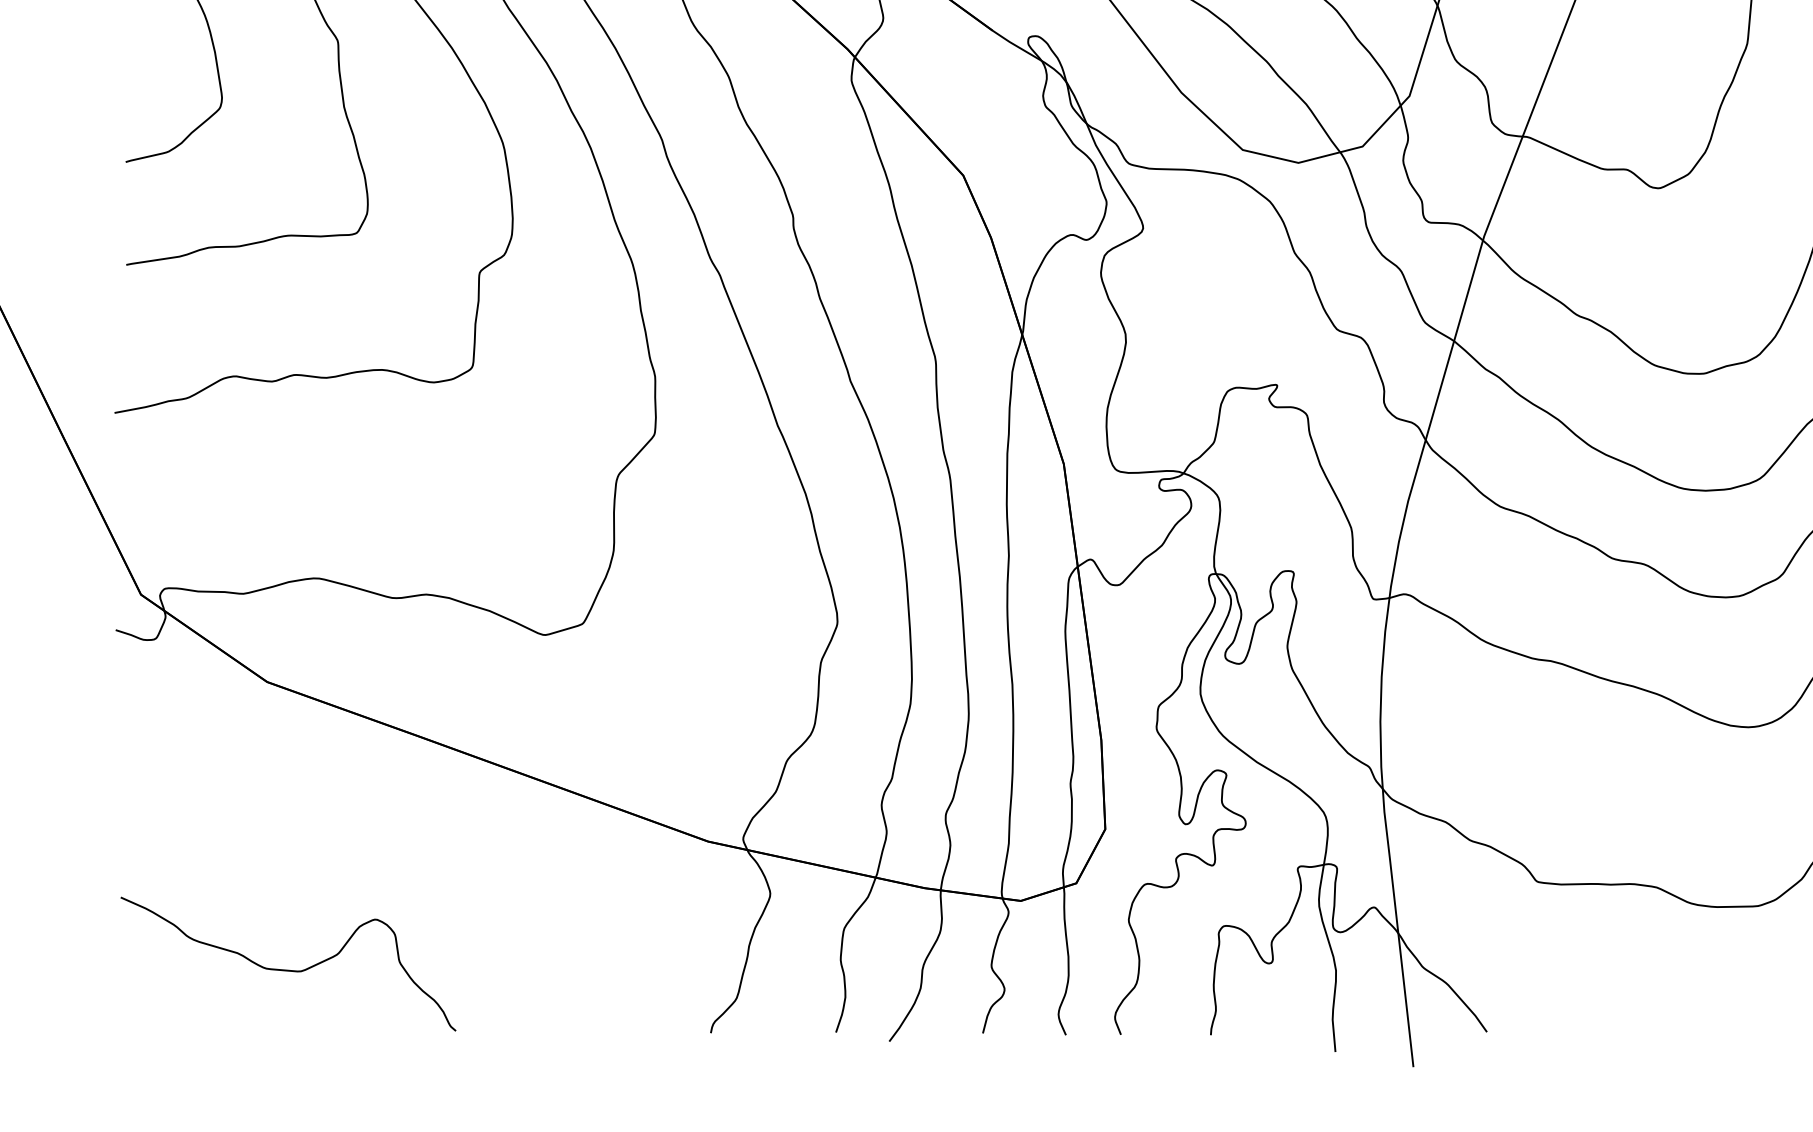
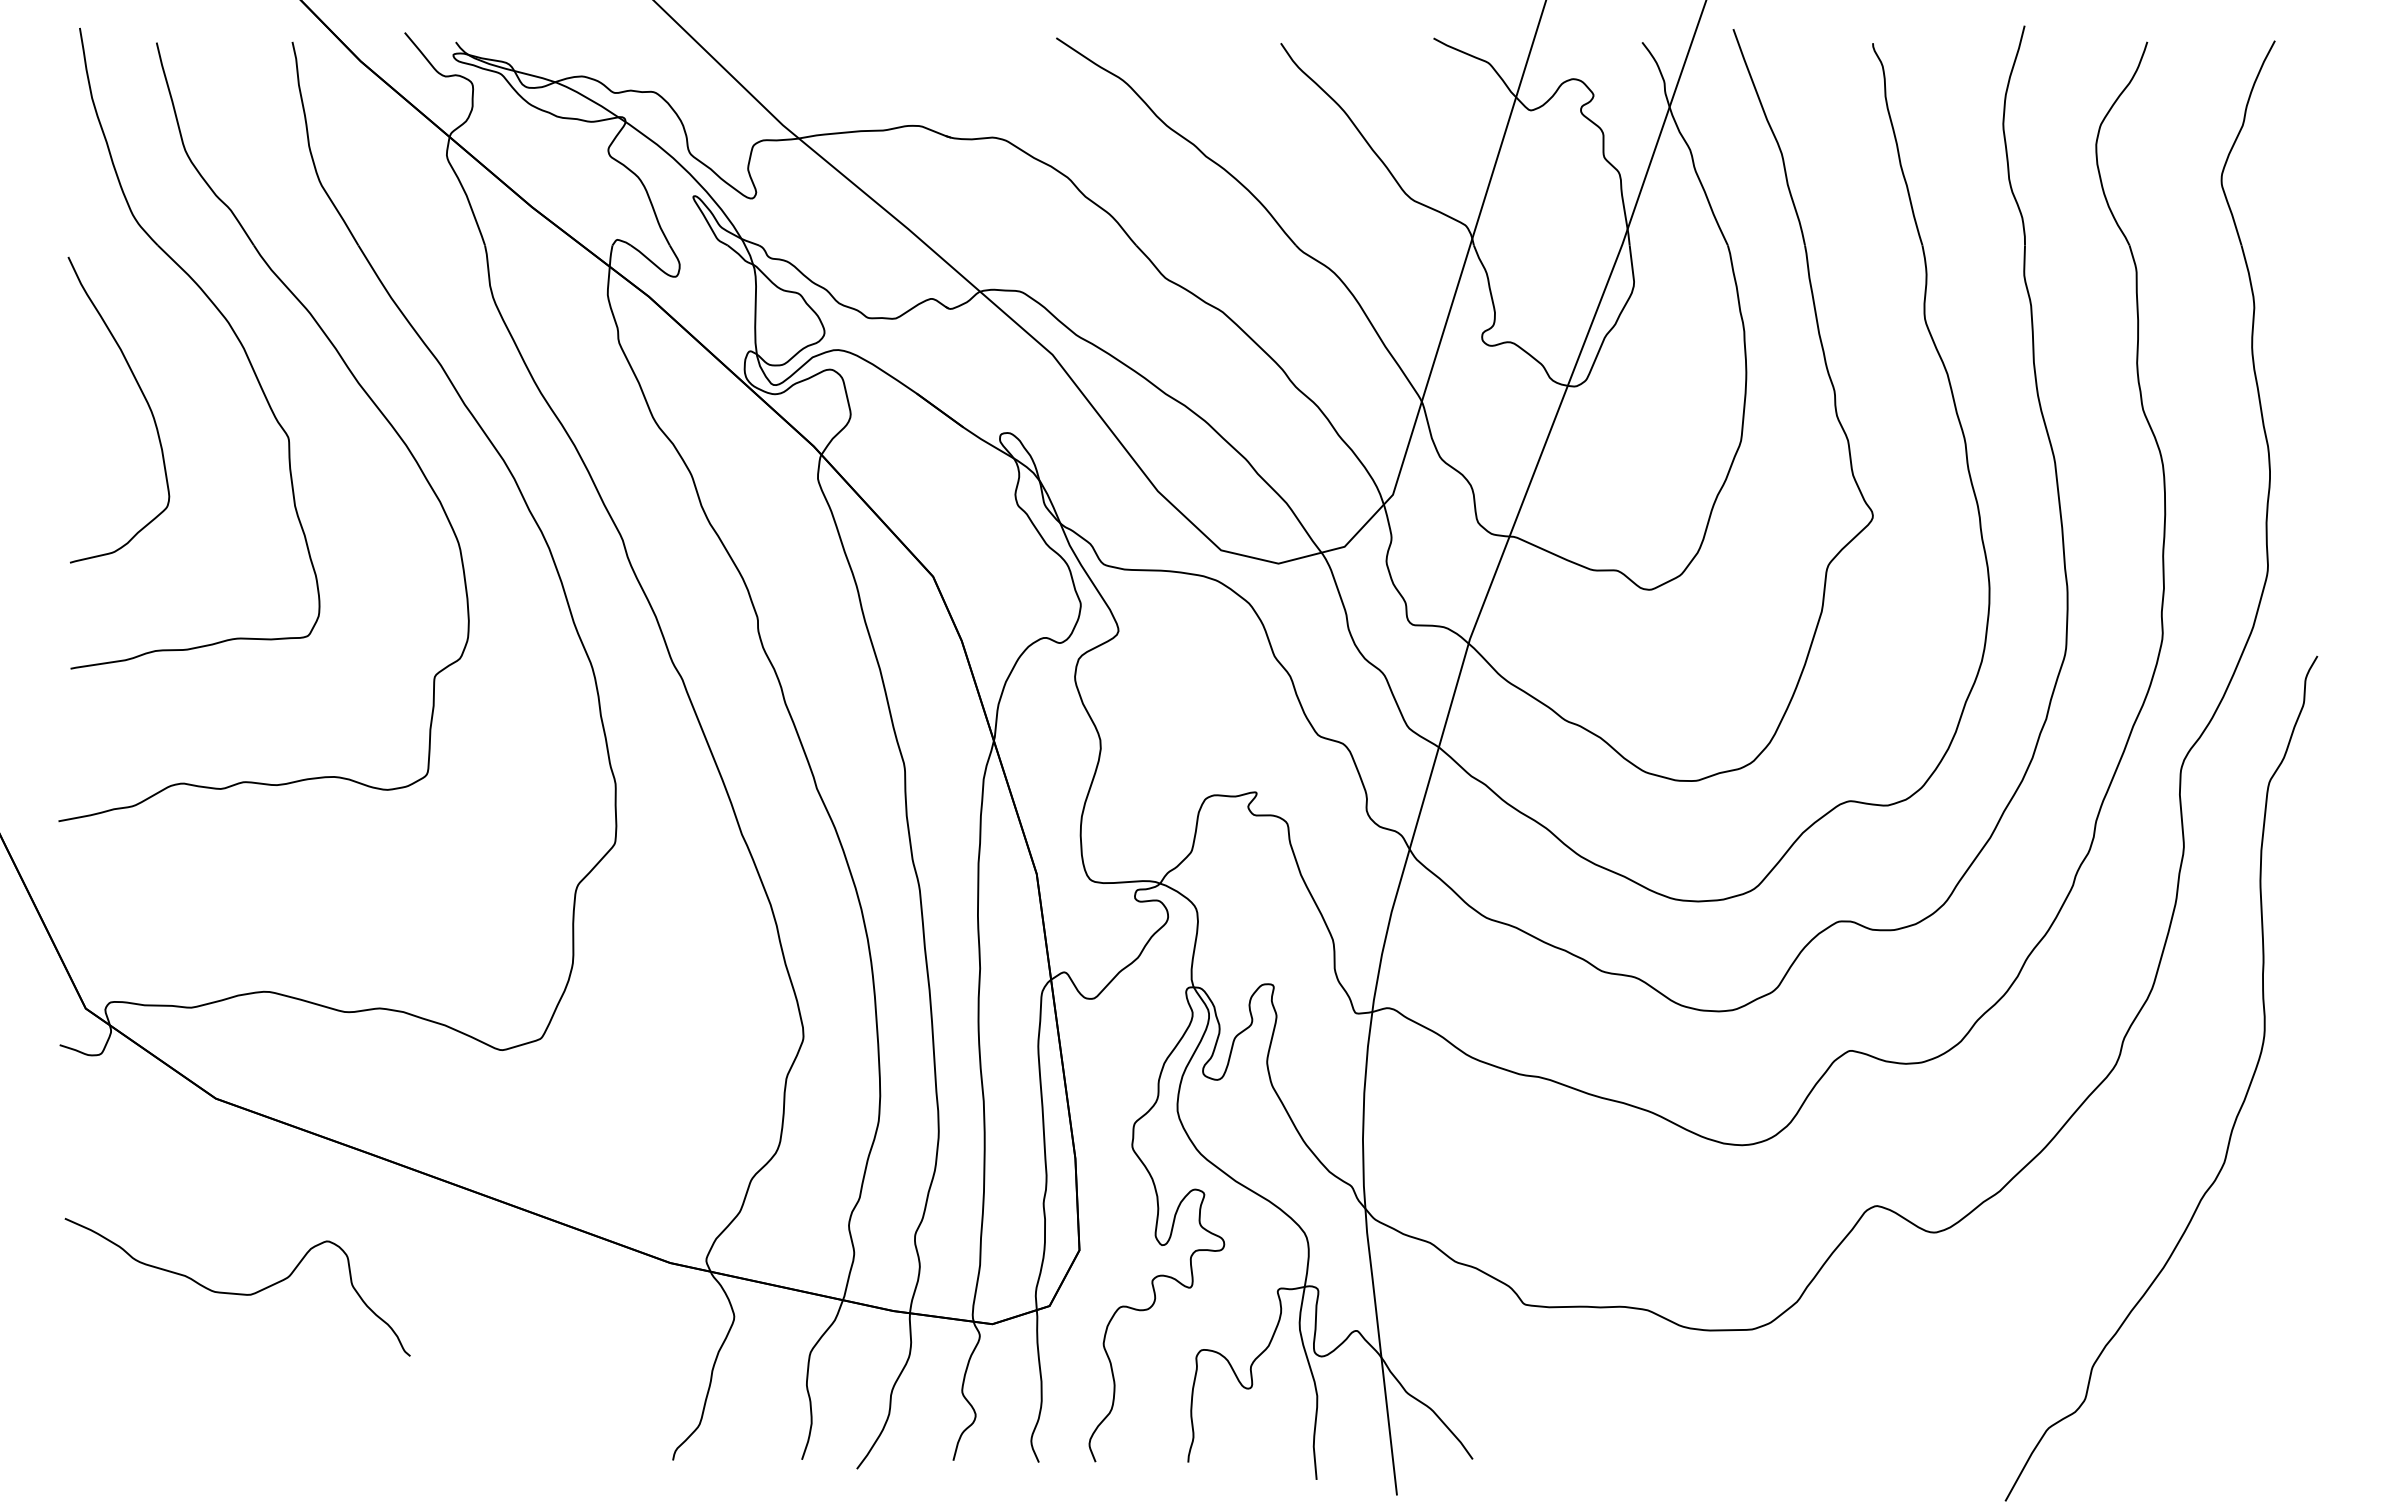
curve: (285, 969) -> (234, 1292), moved

